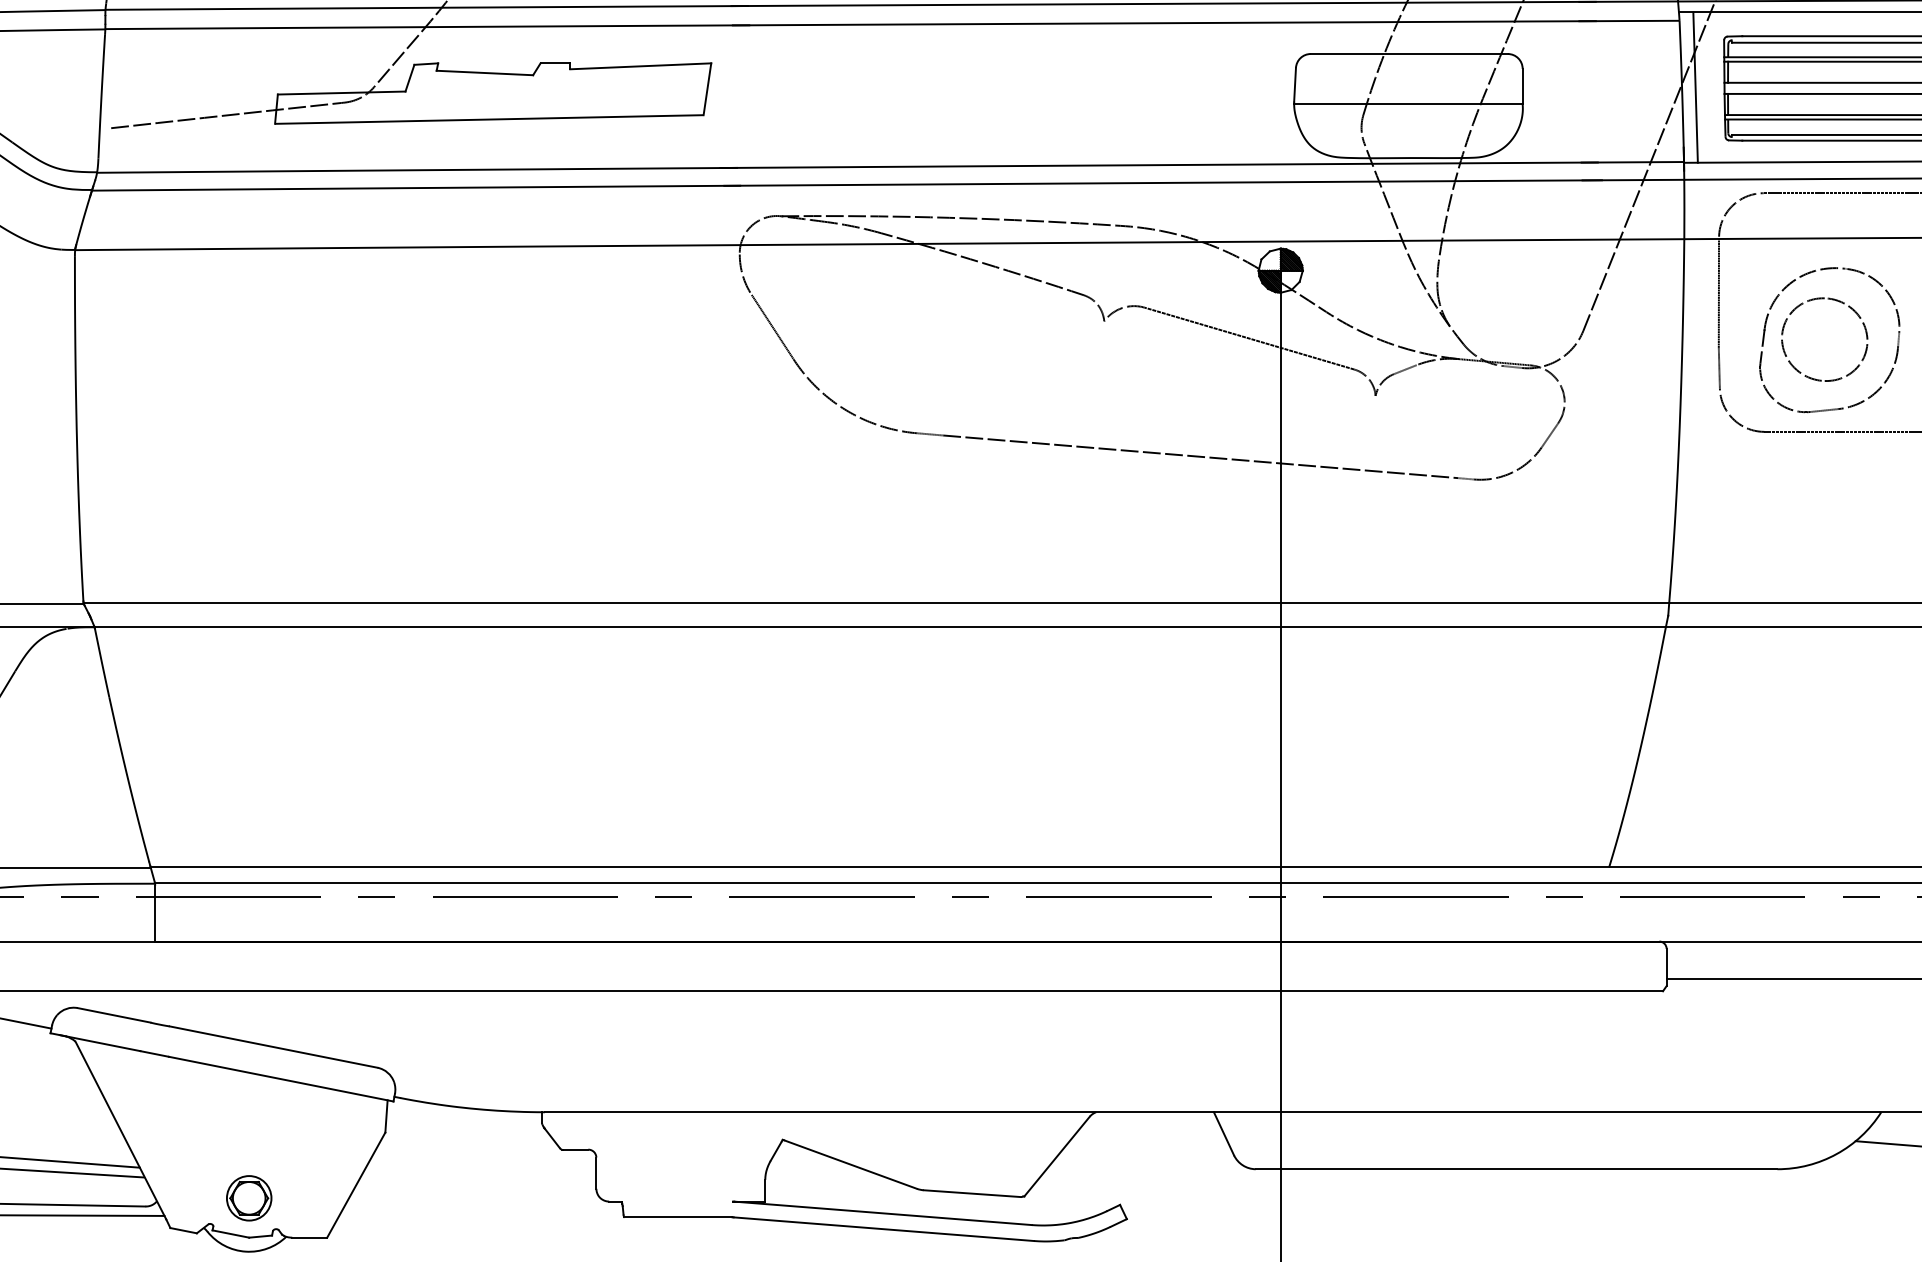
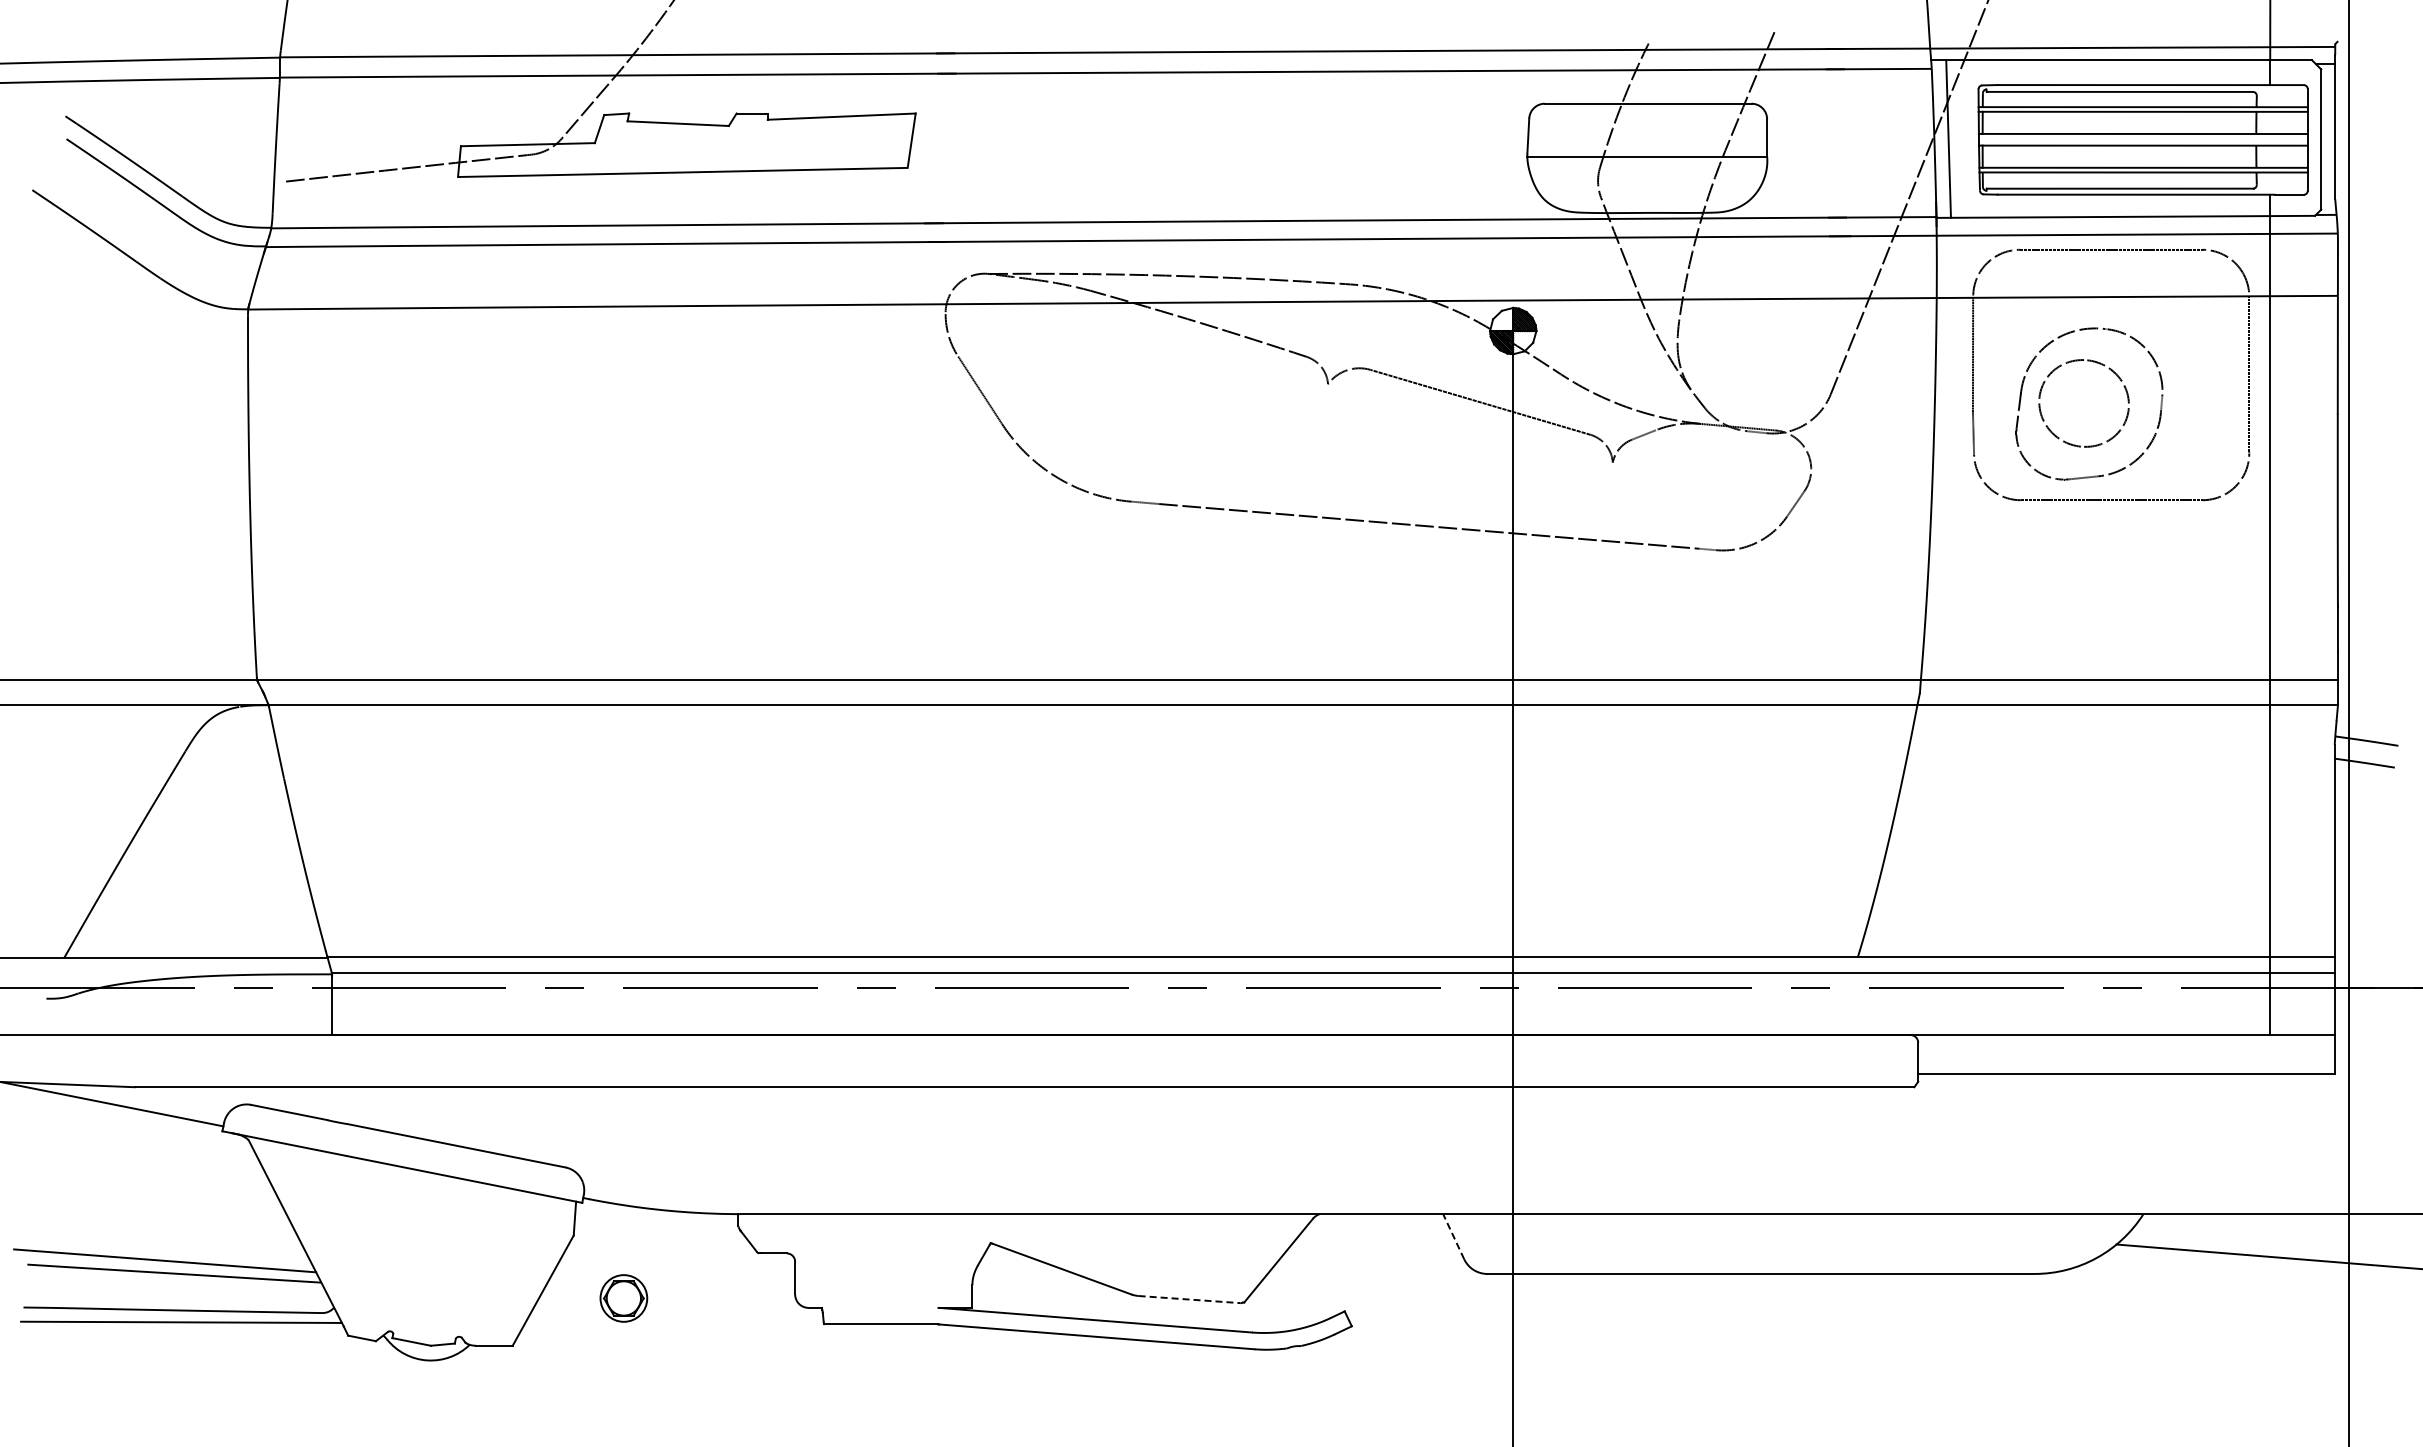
line: (1223, 1133) -> (1453, 1236), solid -> dashed
line: (973, 1193) -> (1190, 1299), solid -> dashed
part: (248, 1198) -> (623, 1298), moved

